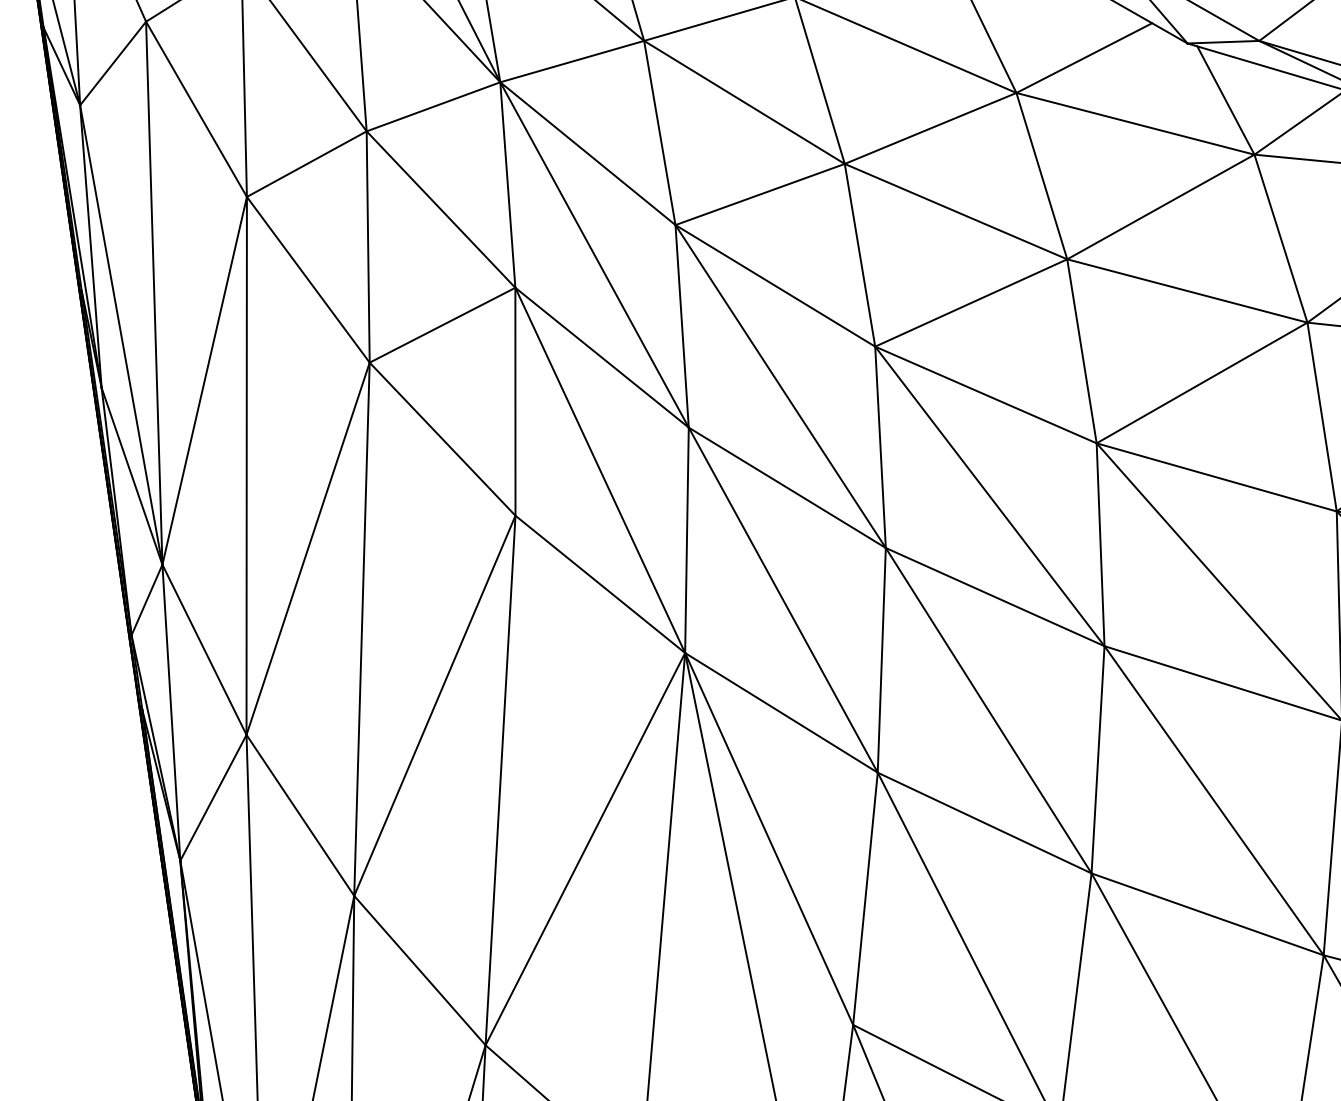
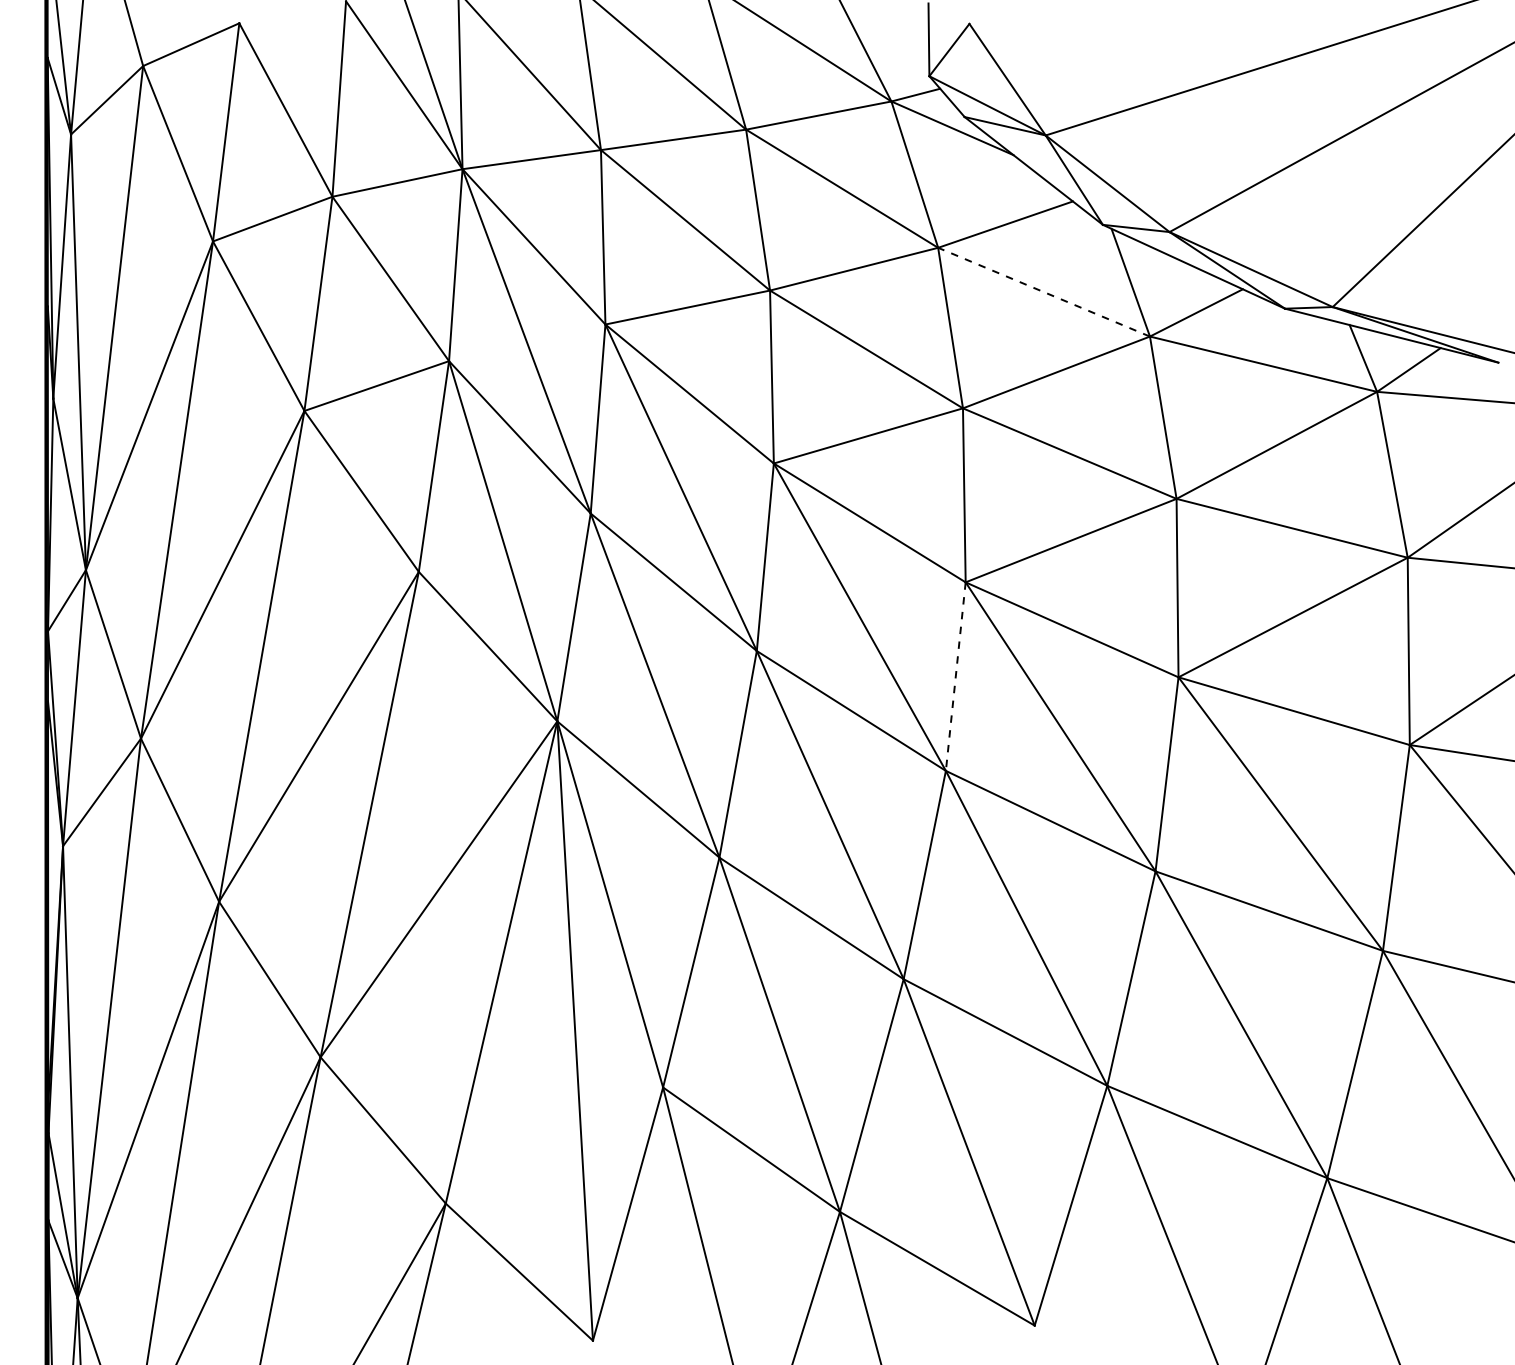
line: (1135, 124) -> (1044, 292), solid -> dashed
line: (1100, 544) -> (955, 676), solid -> dashed

